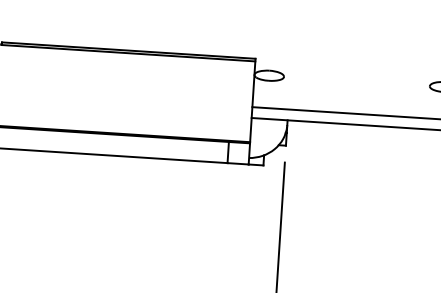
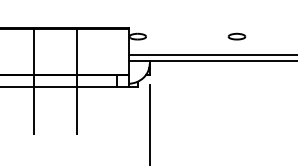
line: (81, 143) -> (34, 81), added
line: (157, 148) -> (77, 81), added

